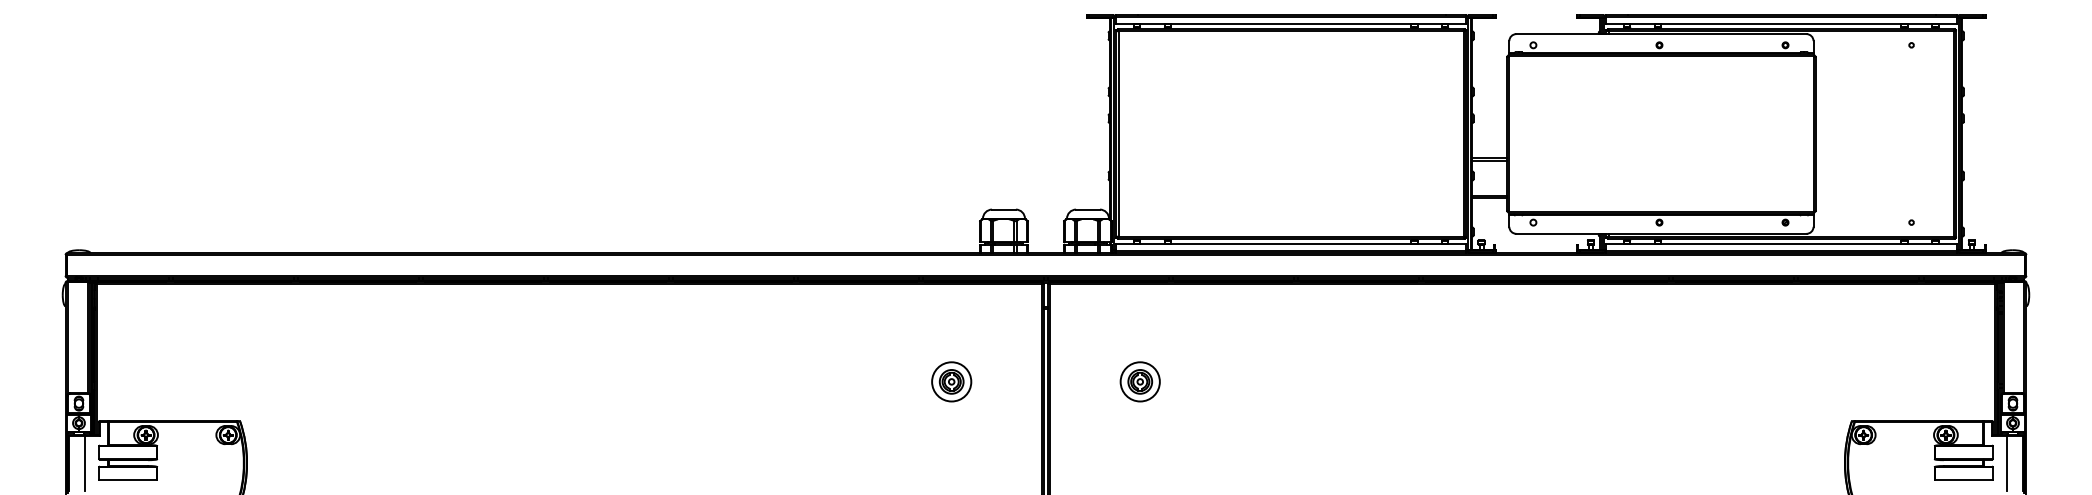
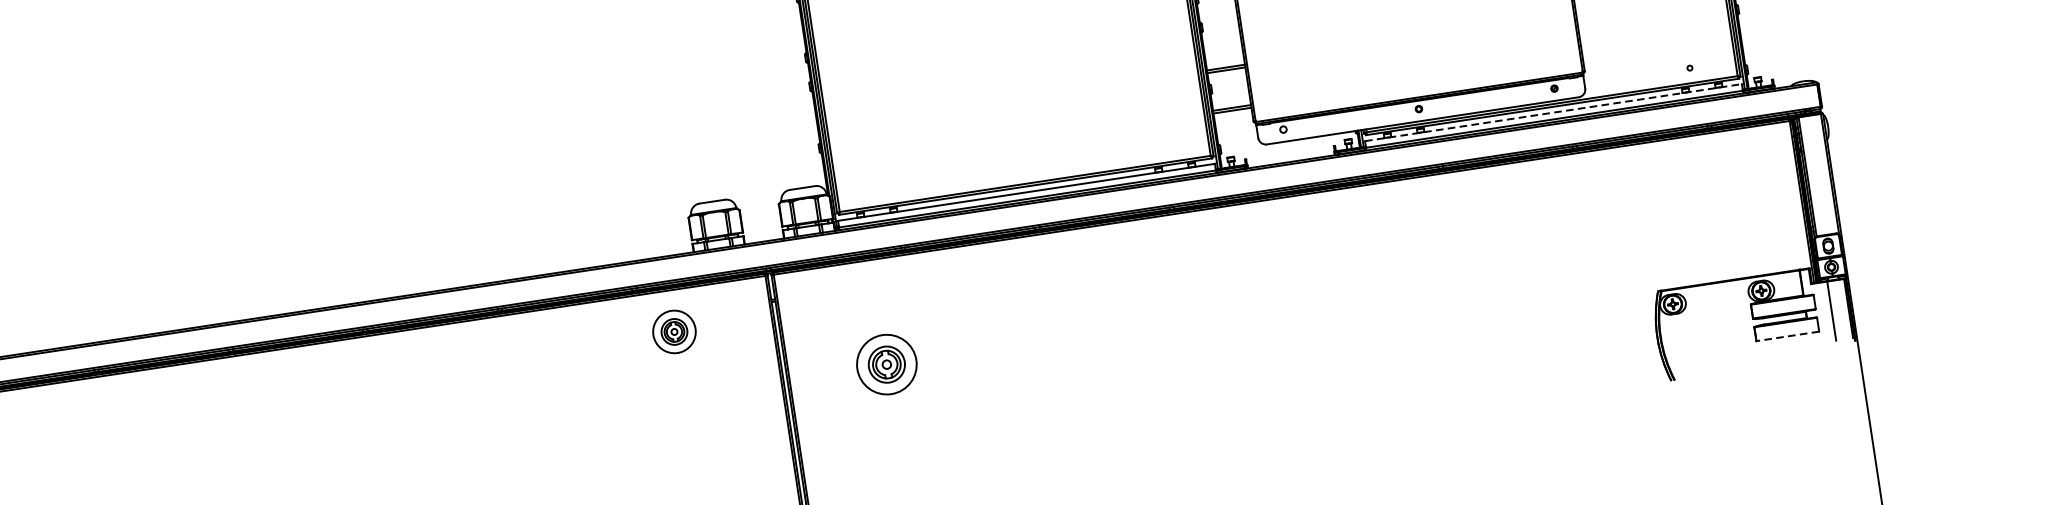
line: (1781, 244) -> (1553, 112), solid -> dashed
part: (951, 381) -> (674, 331), moved
part: (1139, 381) -> (885, 364), size x1.4
line: (1963, 480) -> (1787, 336), solid -> dashed

